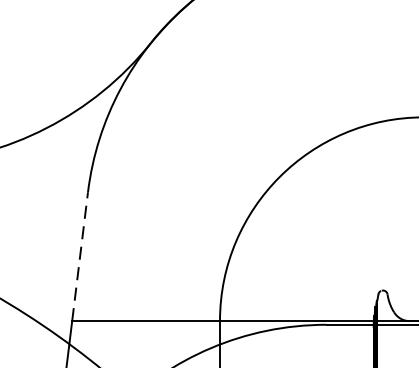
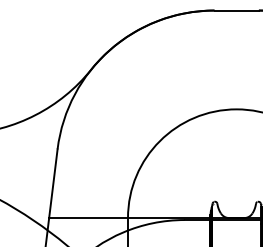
line: (80, 256) -> (53, 183), dashed -> solid

